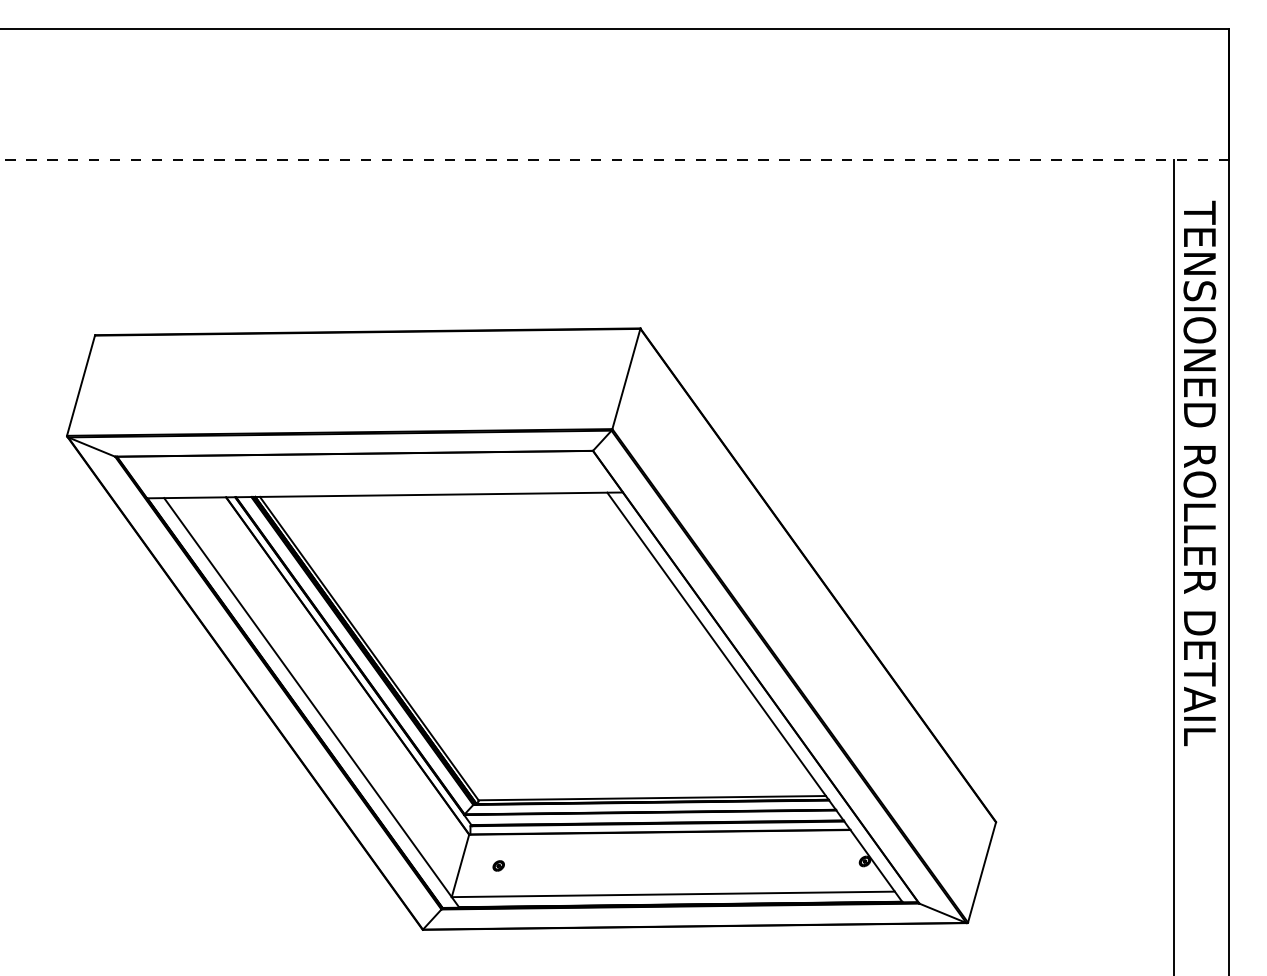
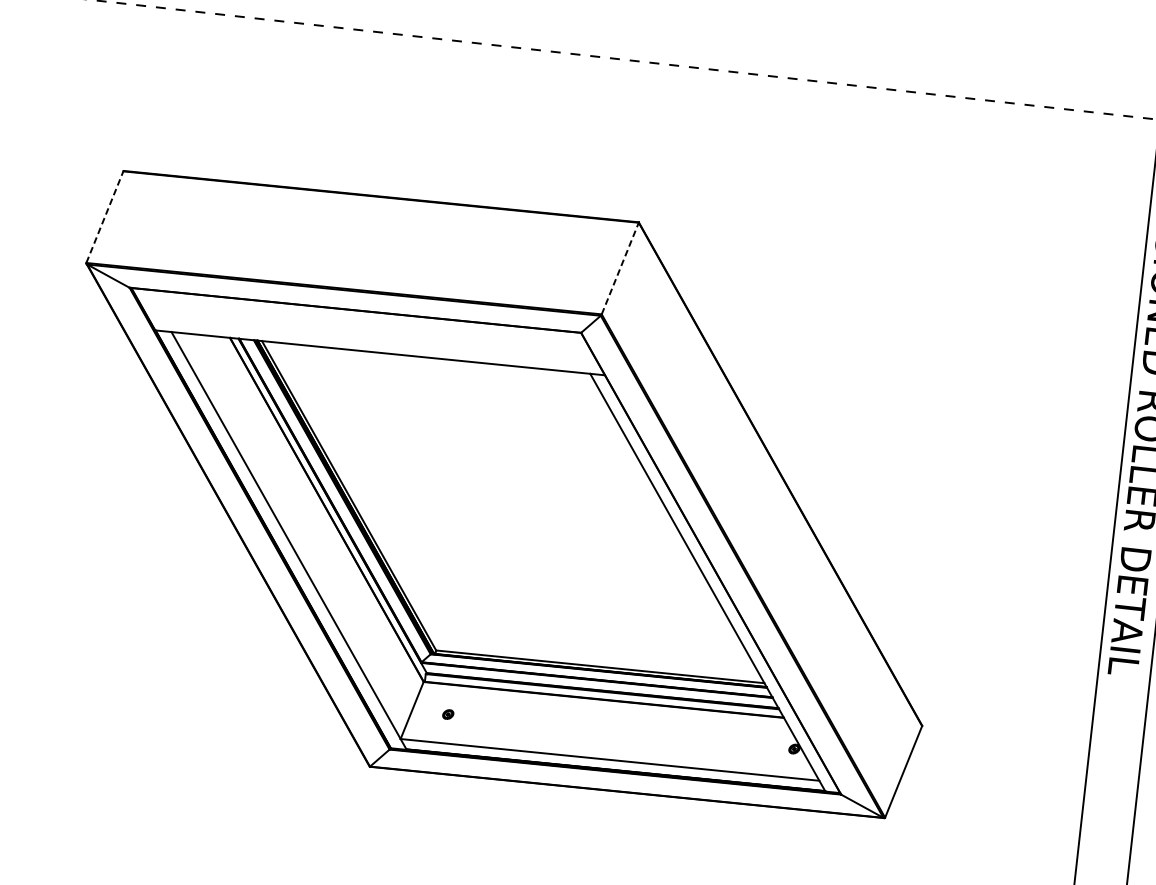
line: (626, 378) -> (620, 268), solid -> dashed
line: (81, 385) -> (105, 217), solid -> dashed

